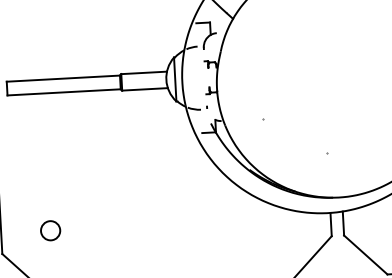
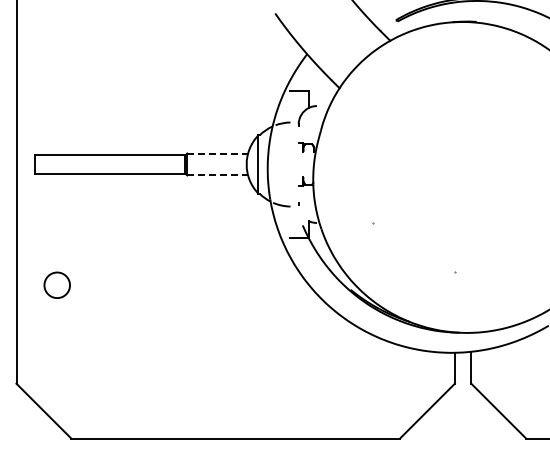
line: (144, 72) -> (218, 153), solid -> dashed
line: (145, 89) -> (218, 175), solid -> dashed
circle: (50, 230) -> (56, 284), moved

